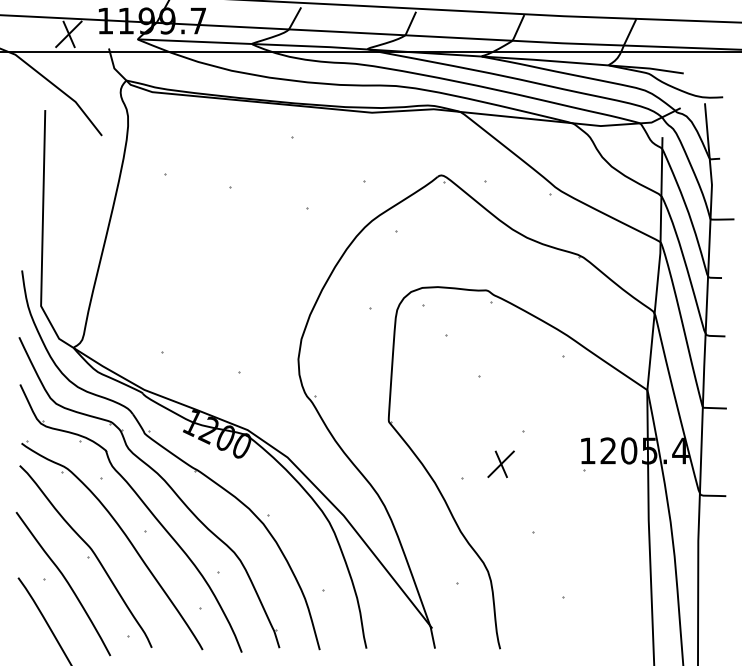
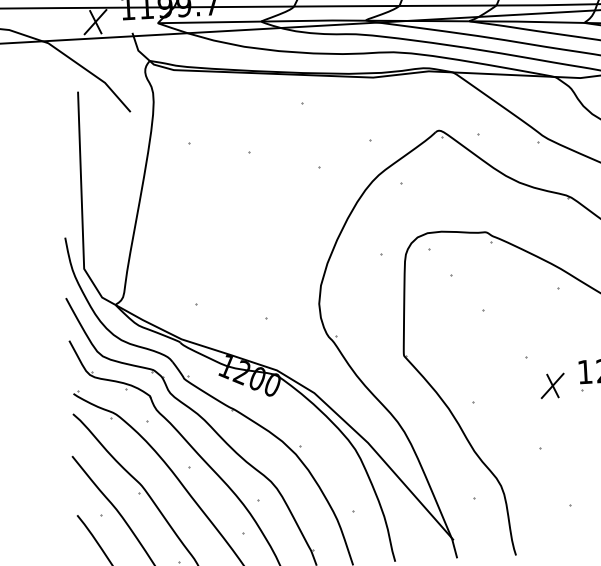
part: (500, 463) -> (552, 385), moved

